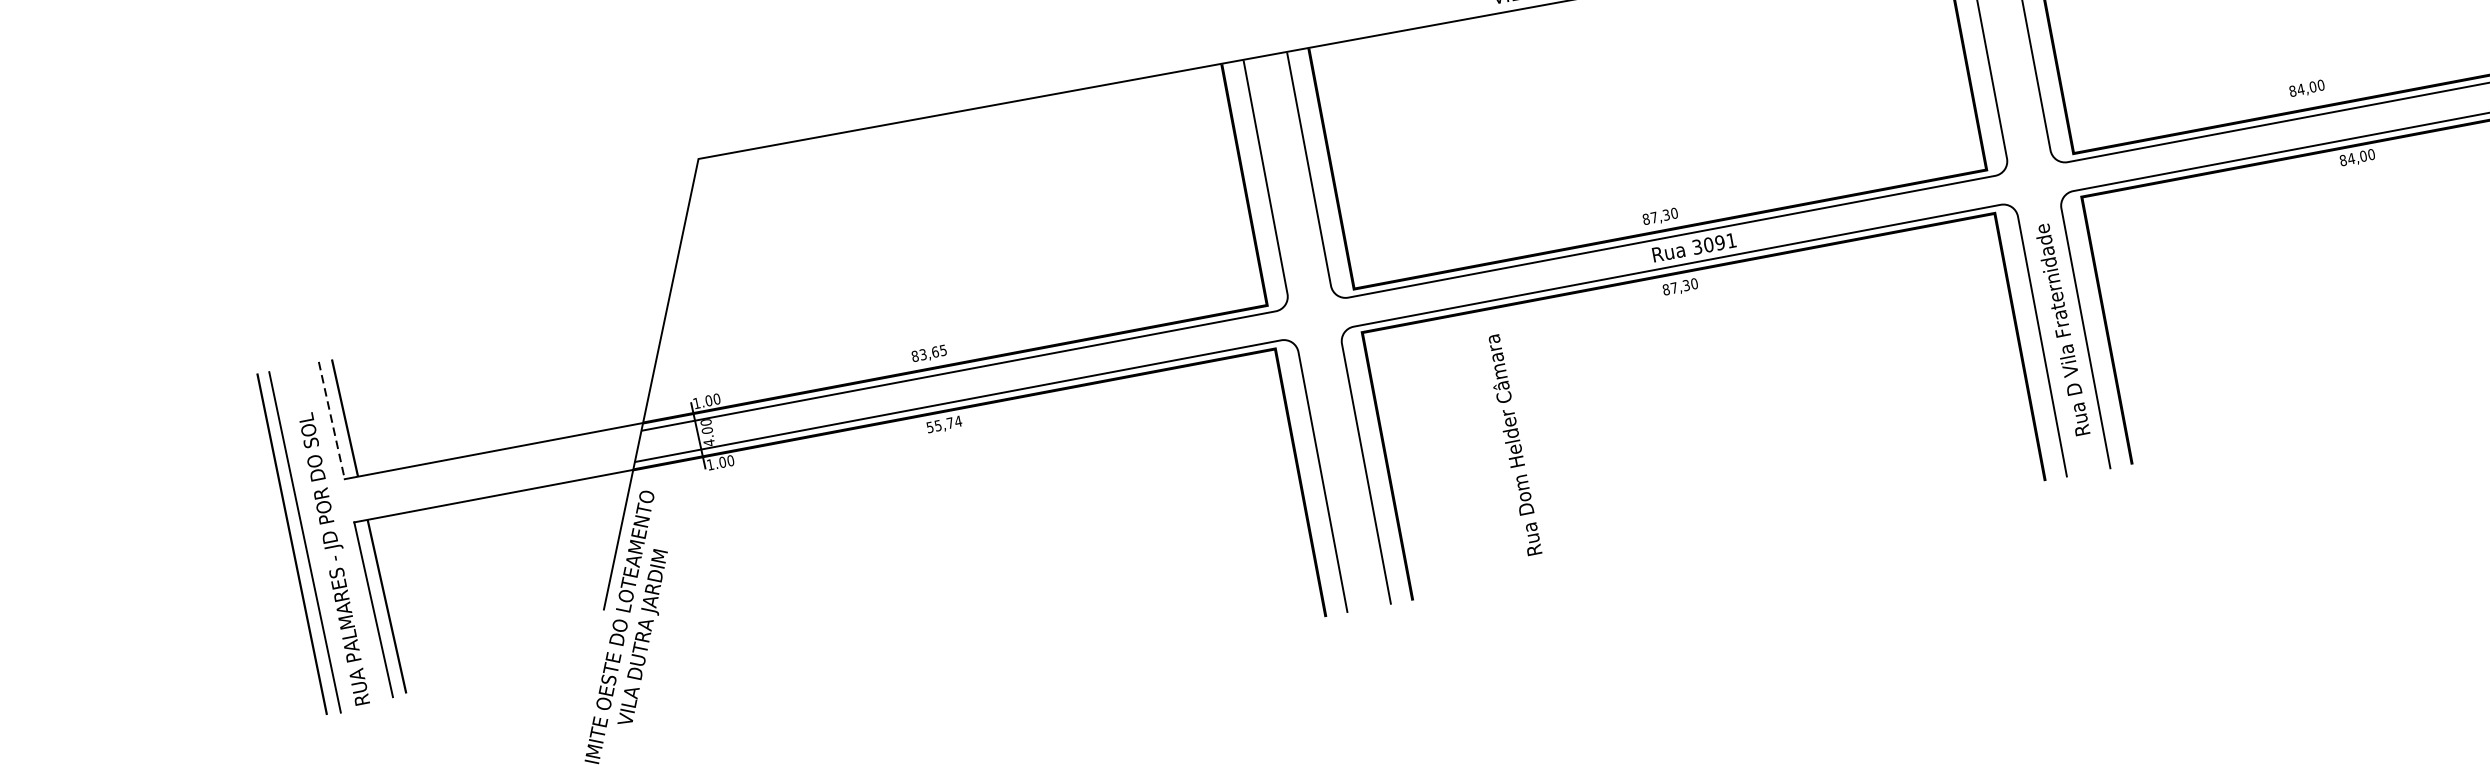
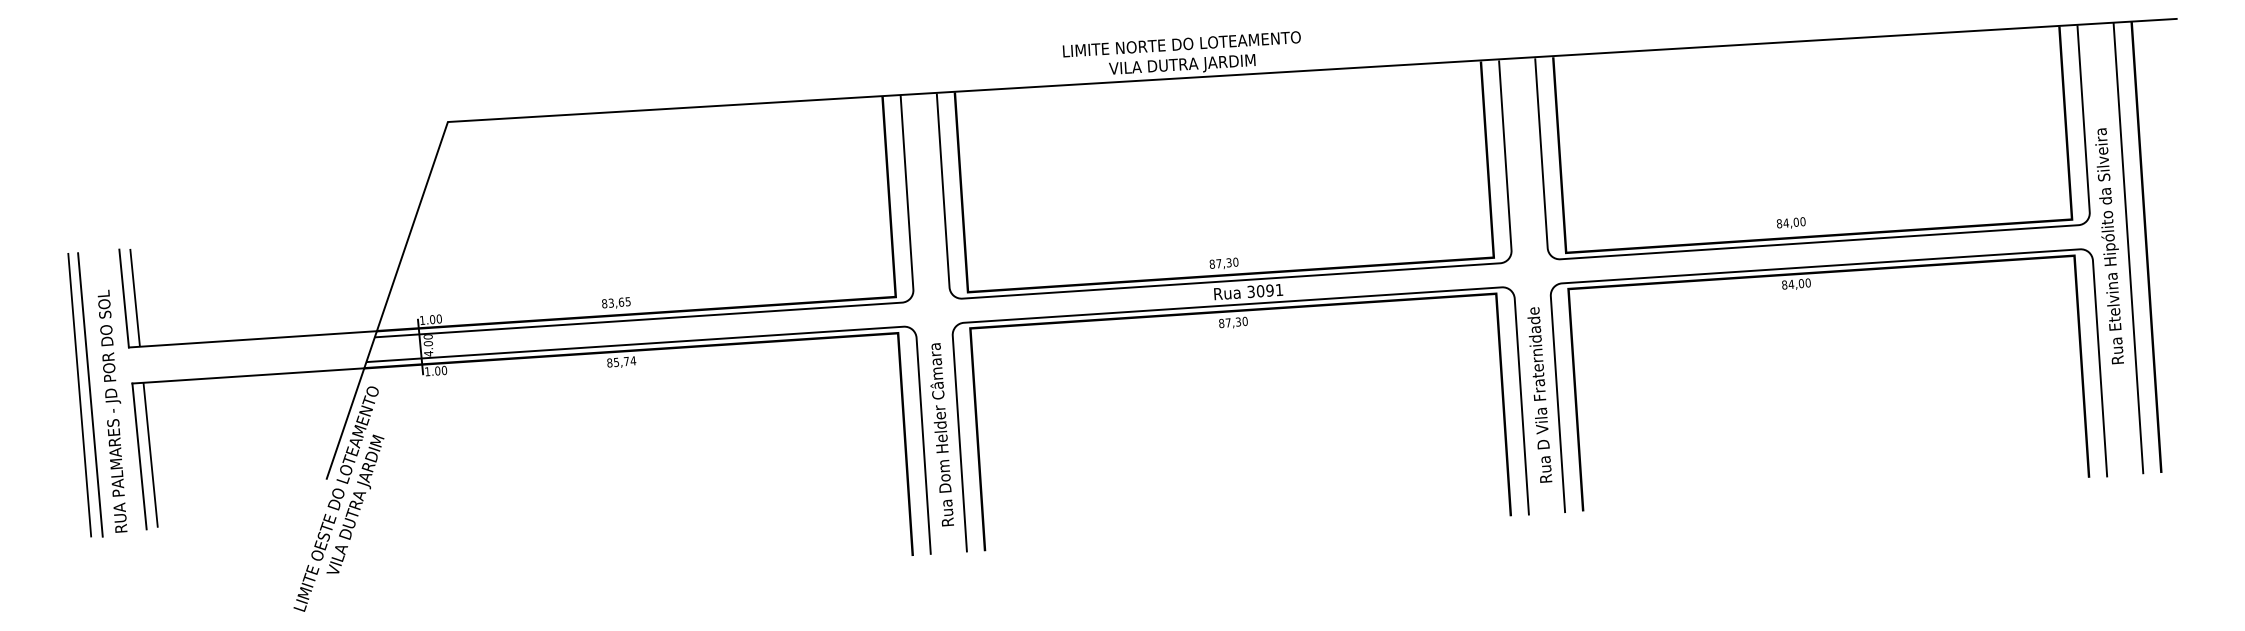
text: (2307, 87) -> (1791, 222), moved
line: (332, 421) -> (124, 299), dashed -> solid
text: (929, 426) -> (609, 362), 55,74 -> 85,74
text: (1513, 444) -> (941, 434), moved

